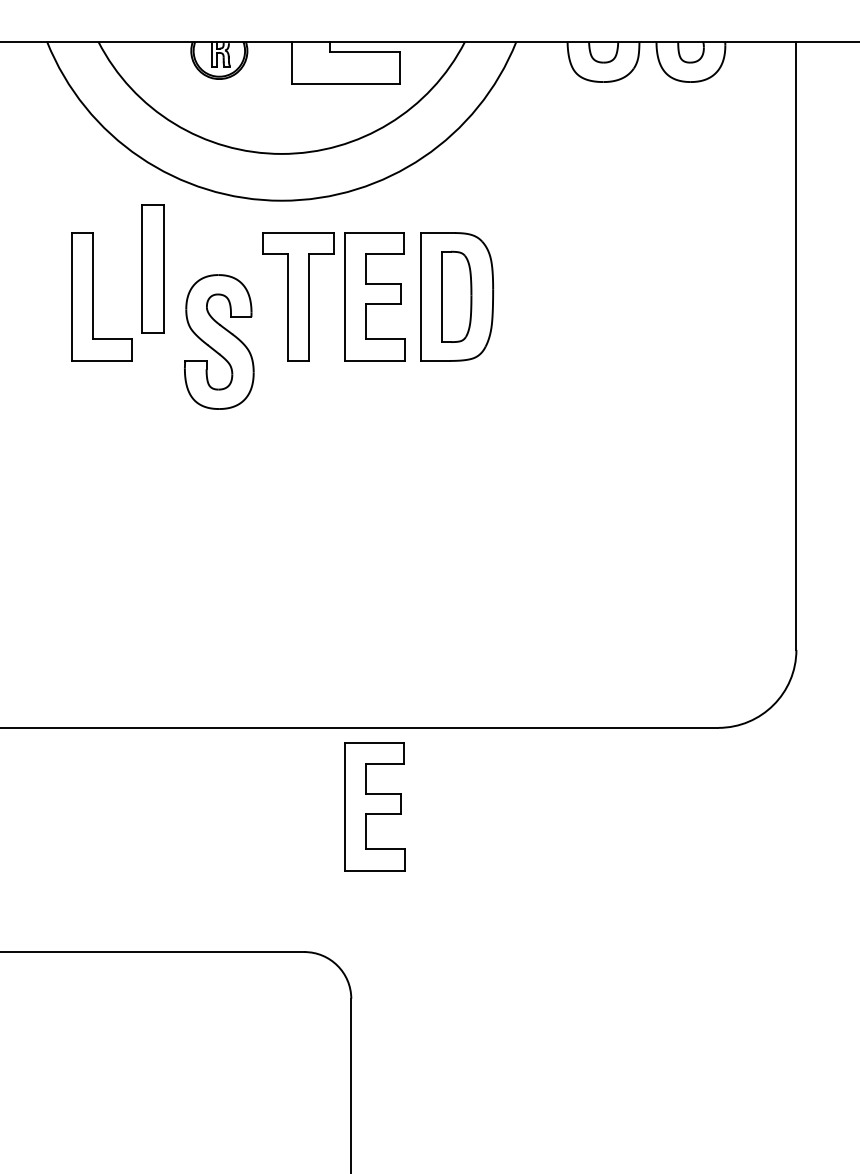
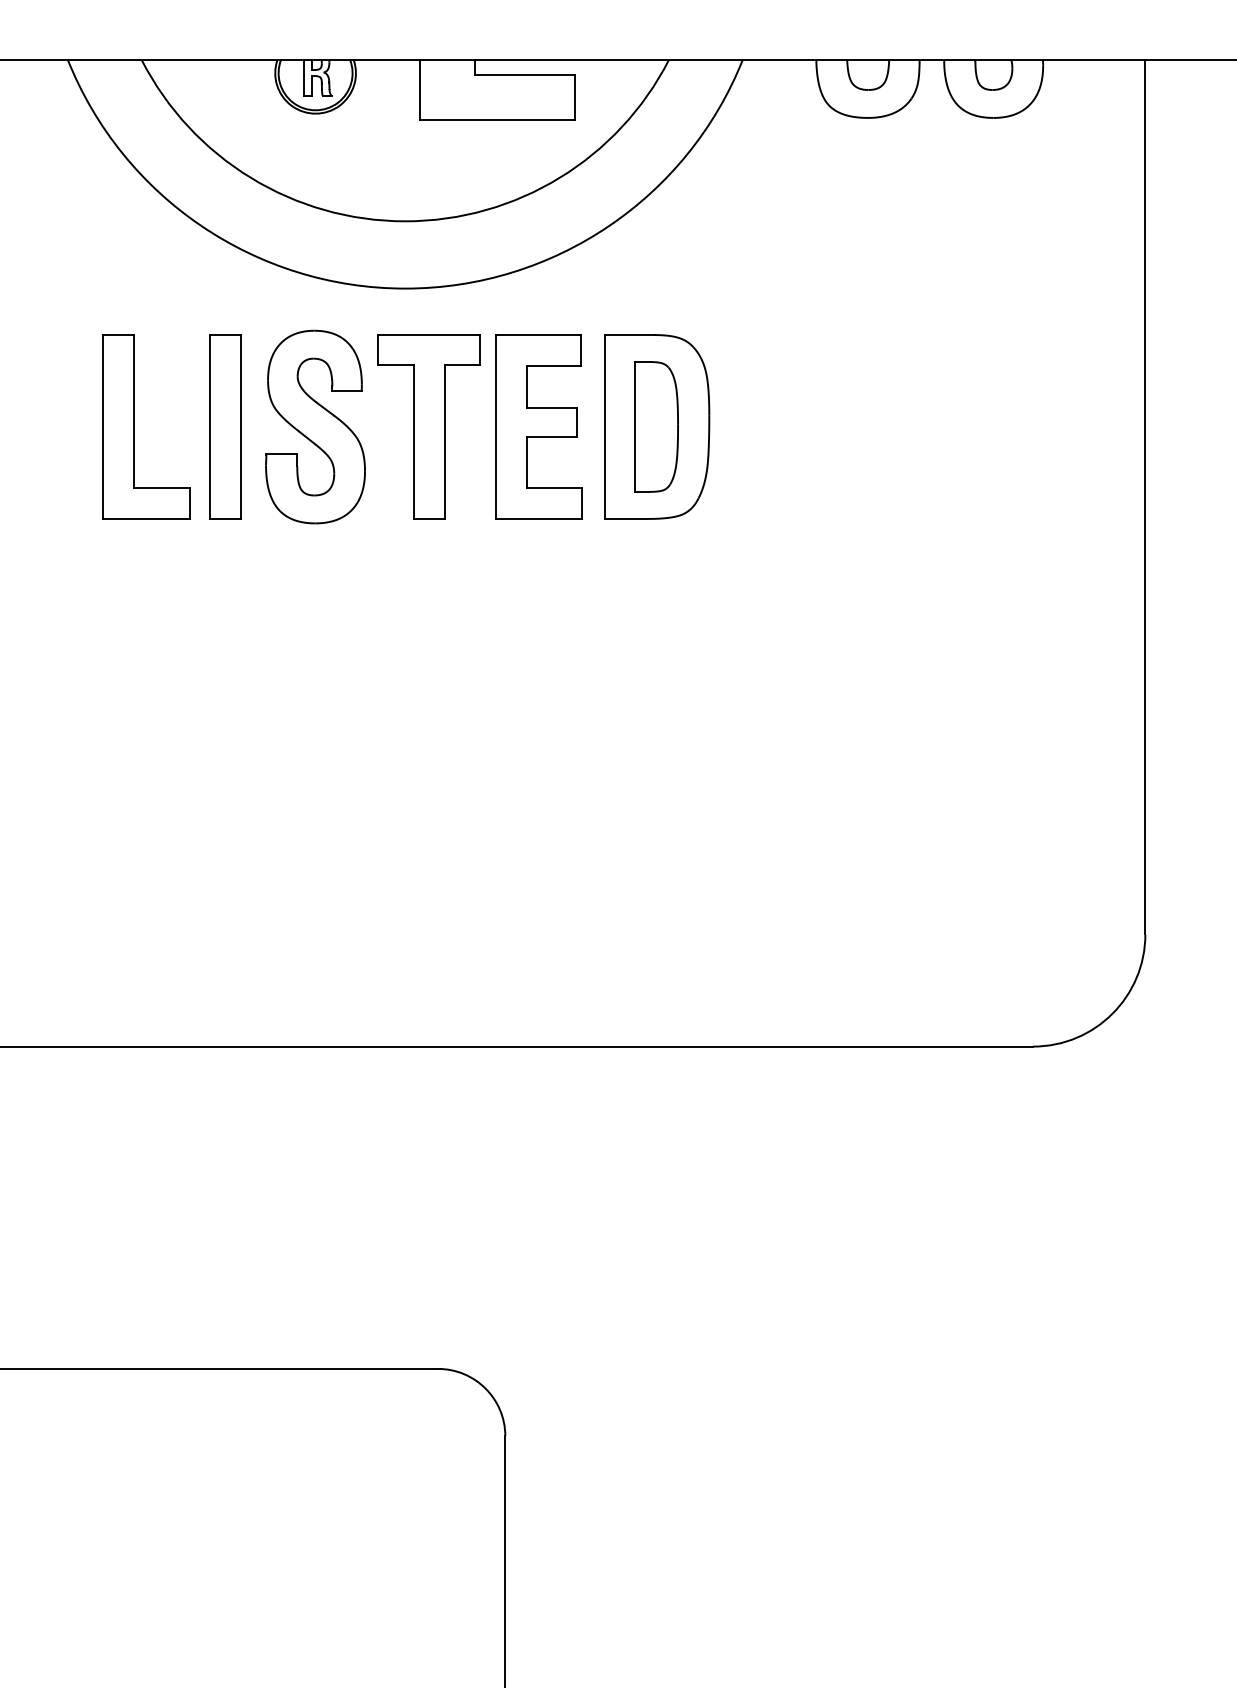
part: (152, 268) -> (225, 426), moved
part: (219, 341) -> (315, 426), moved
part: (374, 806) -> (538, 1159), removed

